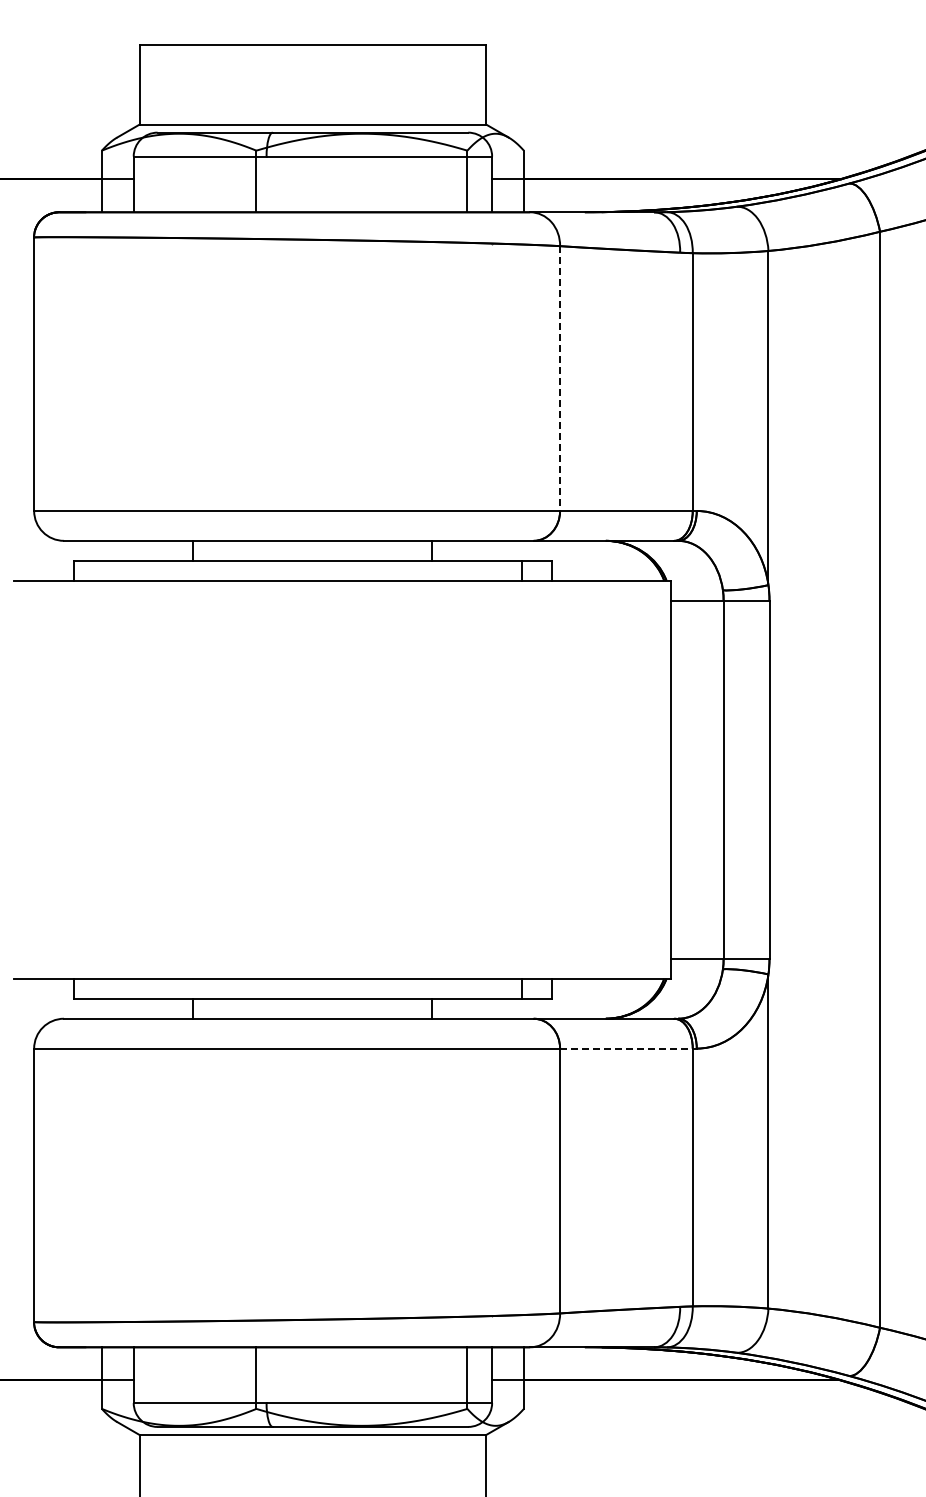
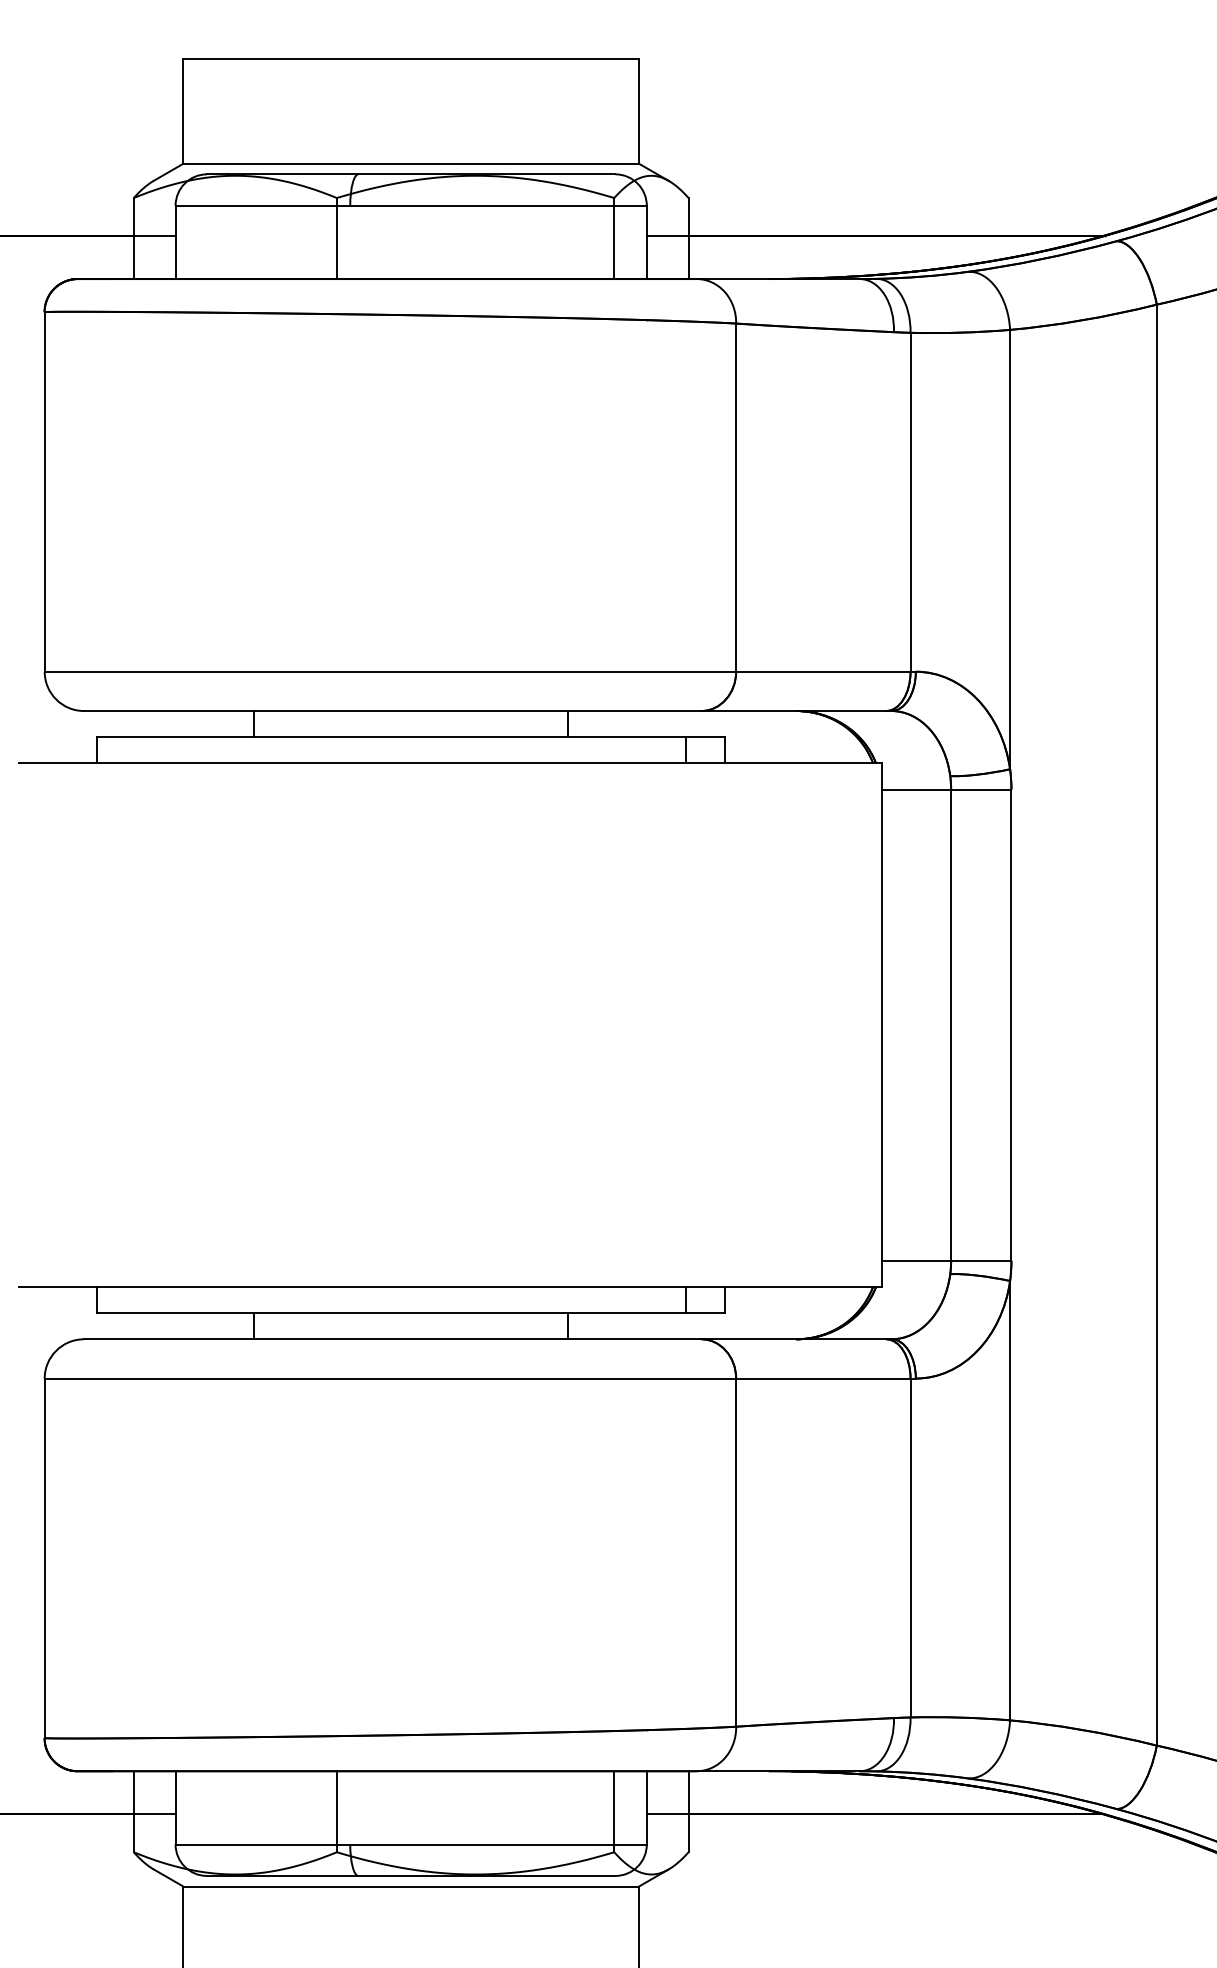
line: (560, 379) -> (736, 498), dashed -> solid
line: (626, 1048) -> (823, 1378), dashed -> solid

